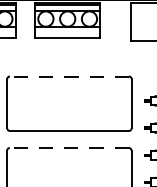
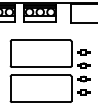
line: (68, 76) -> (40, 40), dashed -> solid
line: (68, 148) -> (40, 75), dashed -> solid

